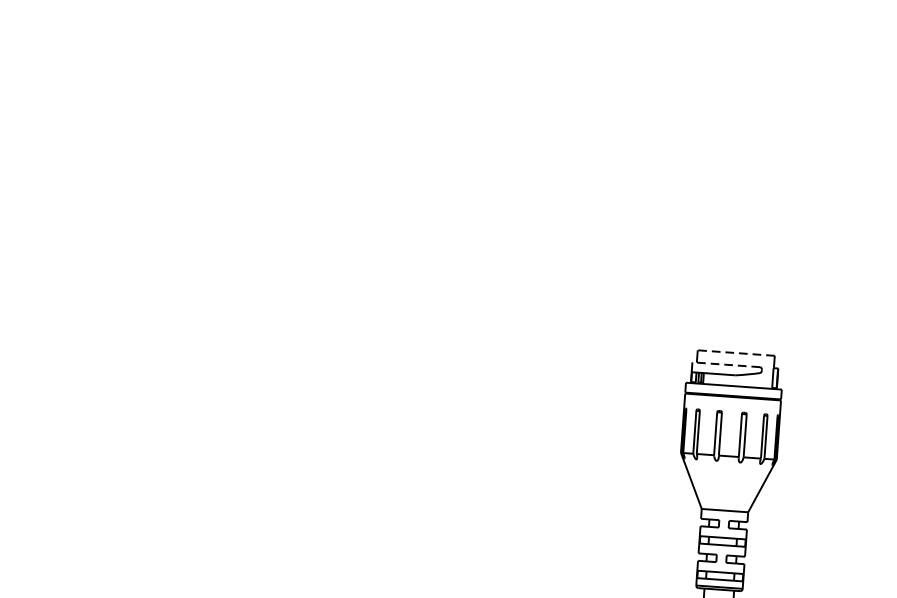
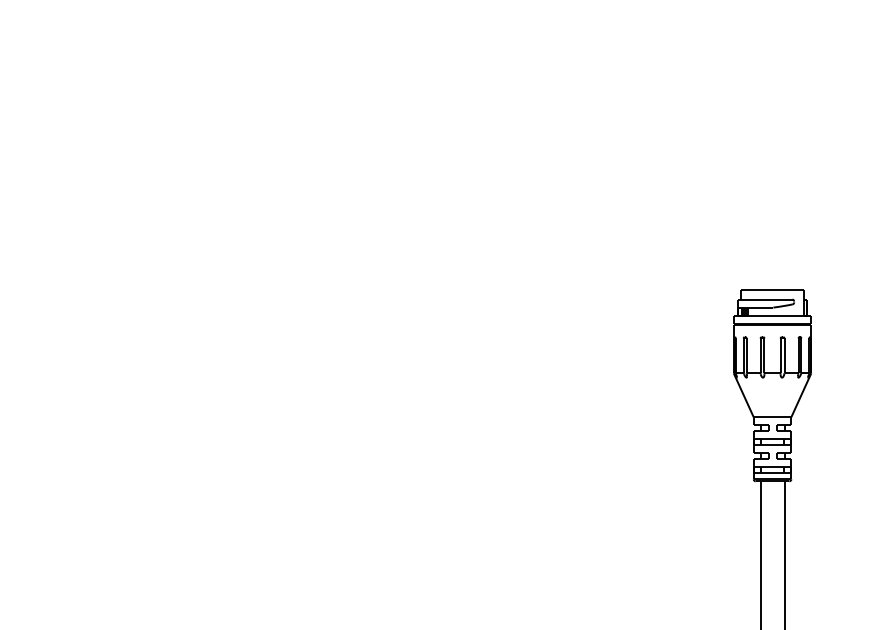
line: (736, 352) -> (772, 289), dashed -> solid
line: (725, 364) -> (764, 299), dashed -> solid

